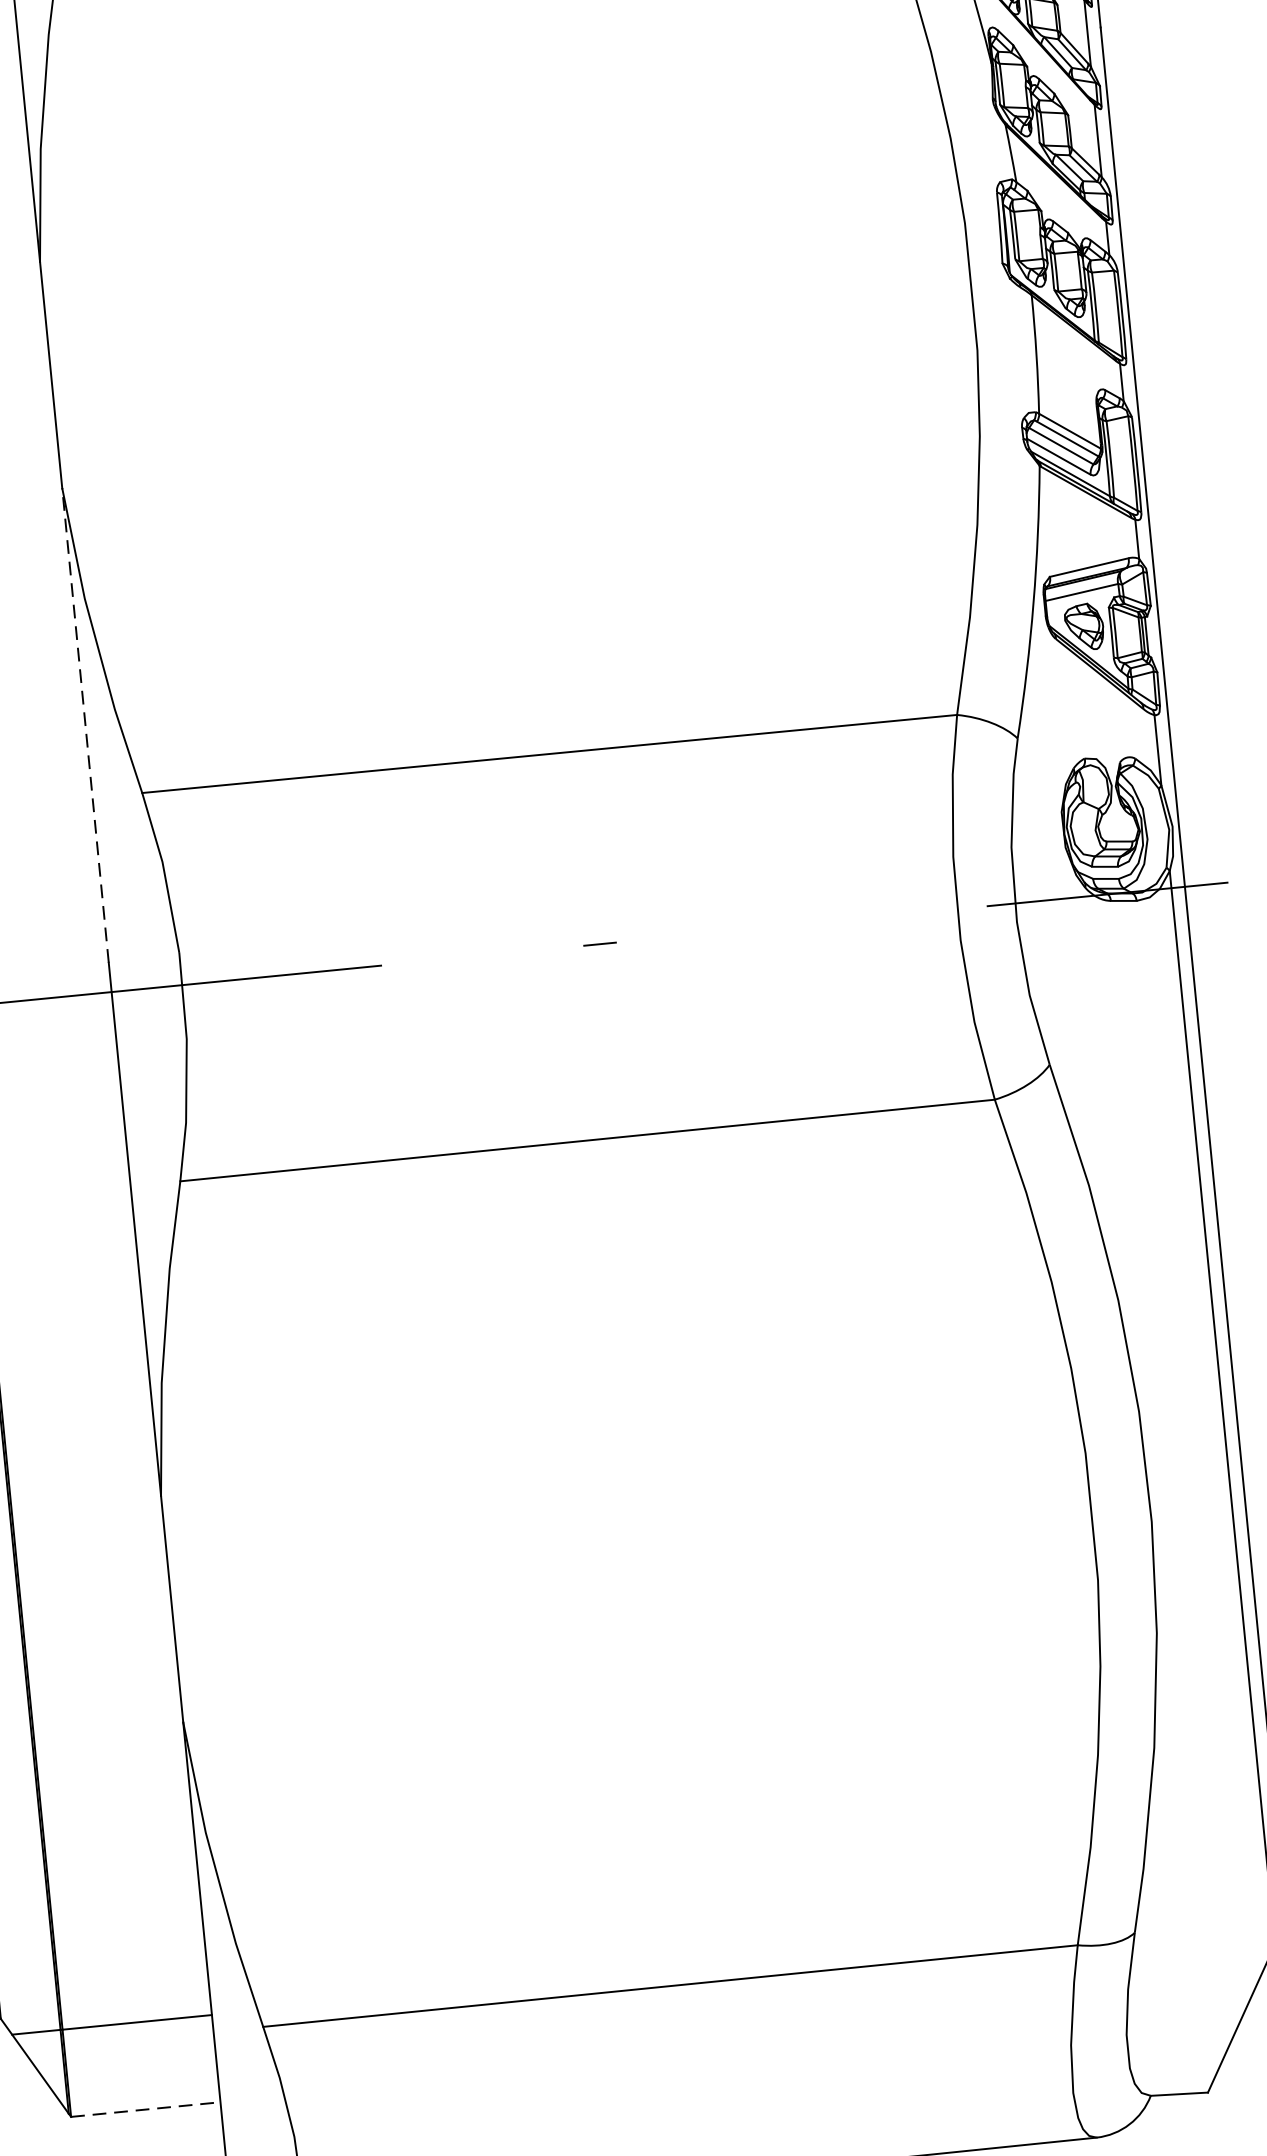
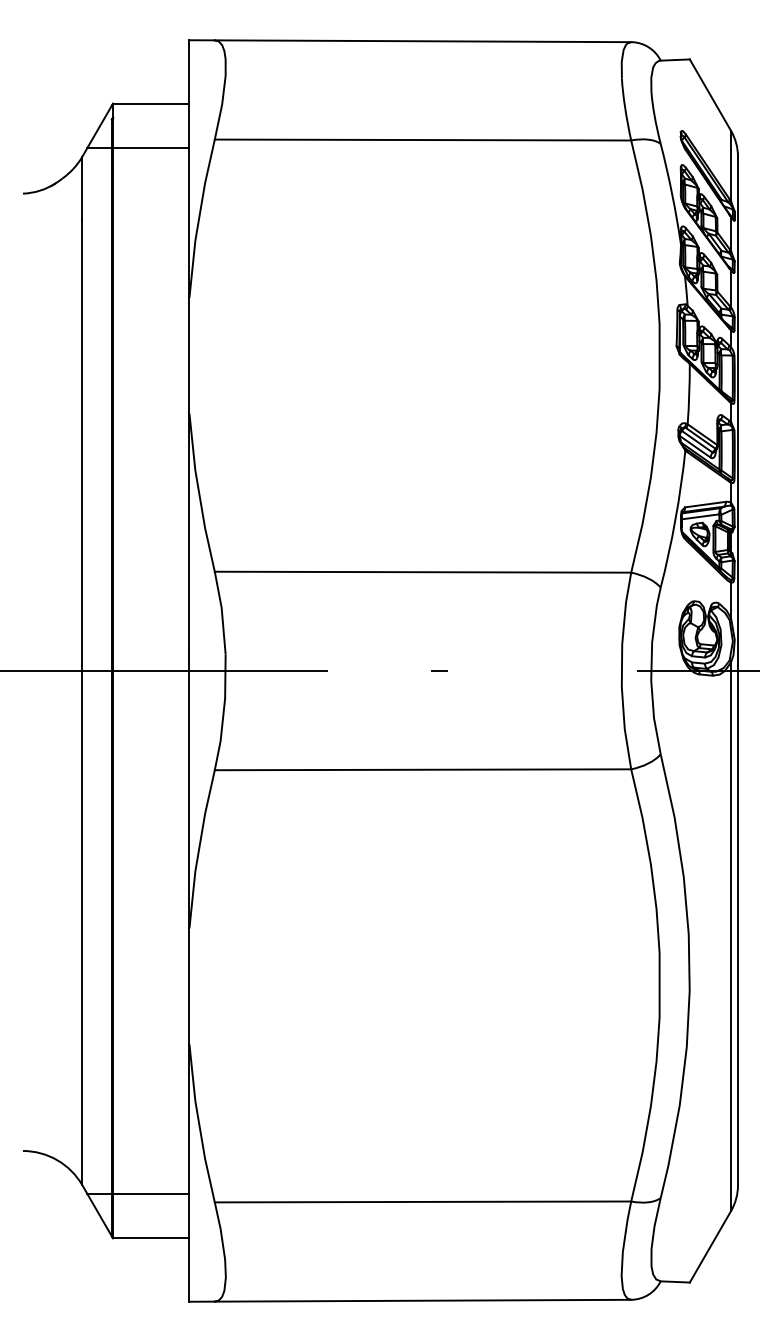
line: (85, 725) -> (189, 534), dashed -> solid
line: (146, 2109) -> (151, 1238), dashed -> solid

